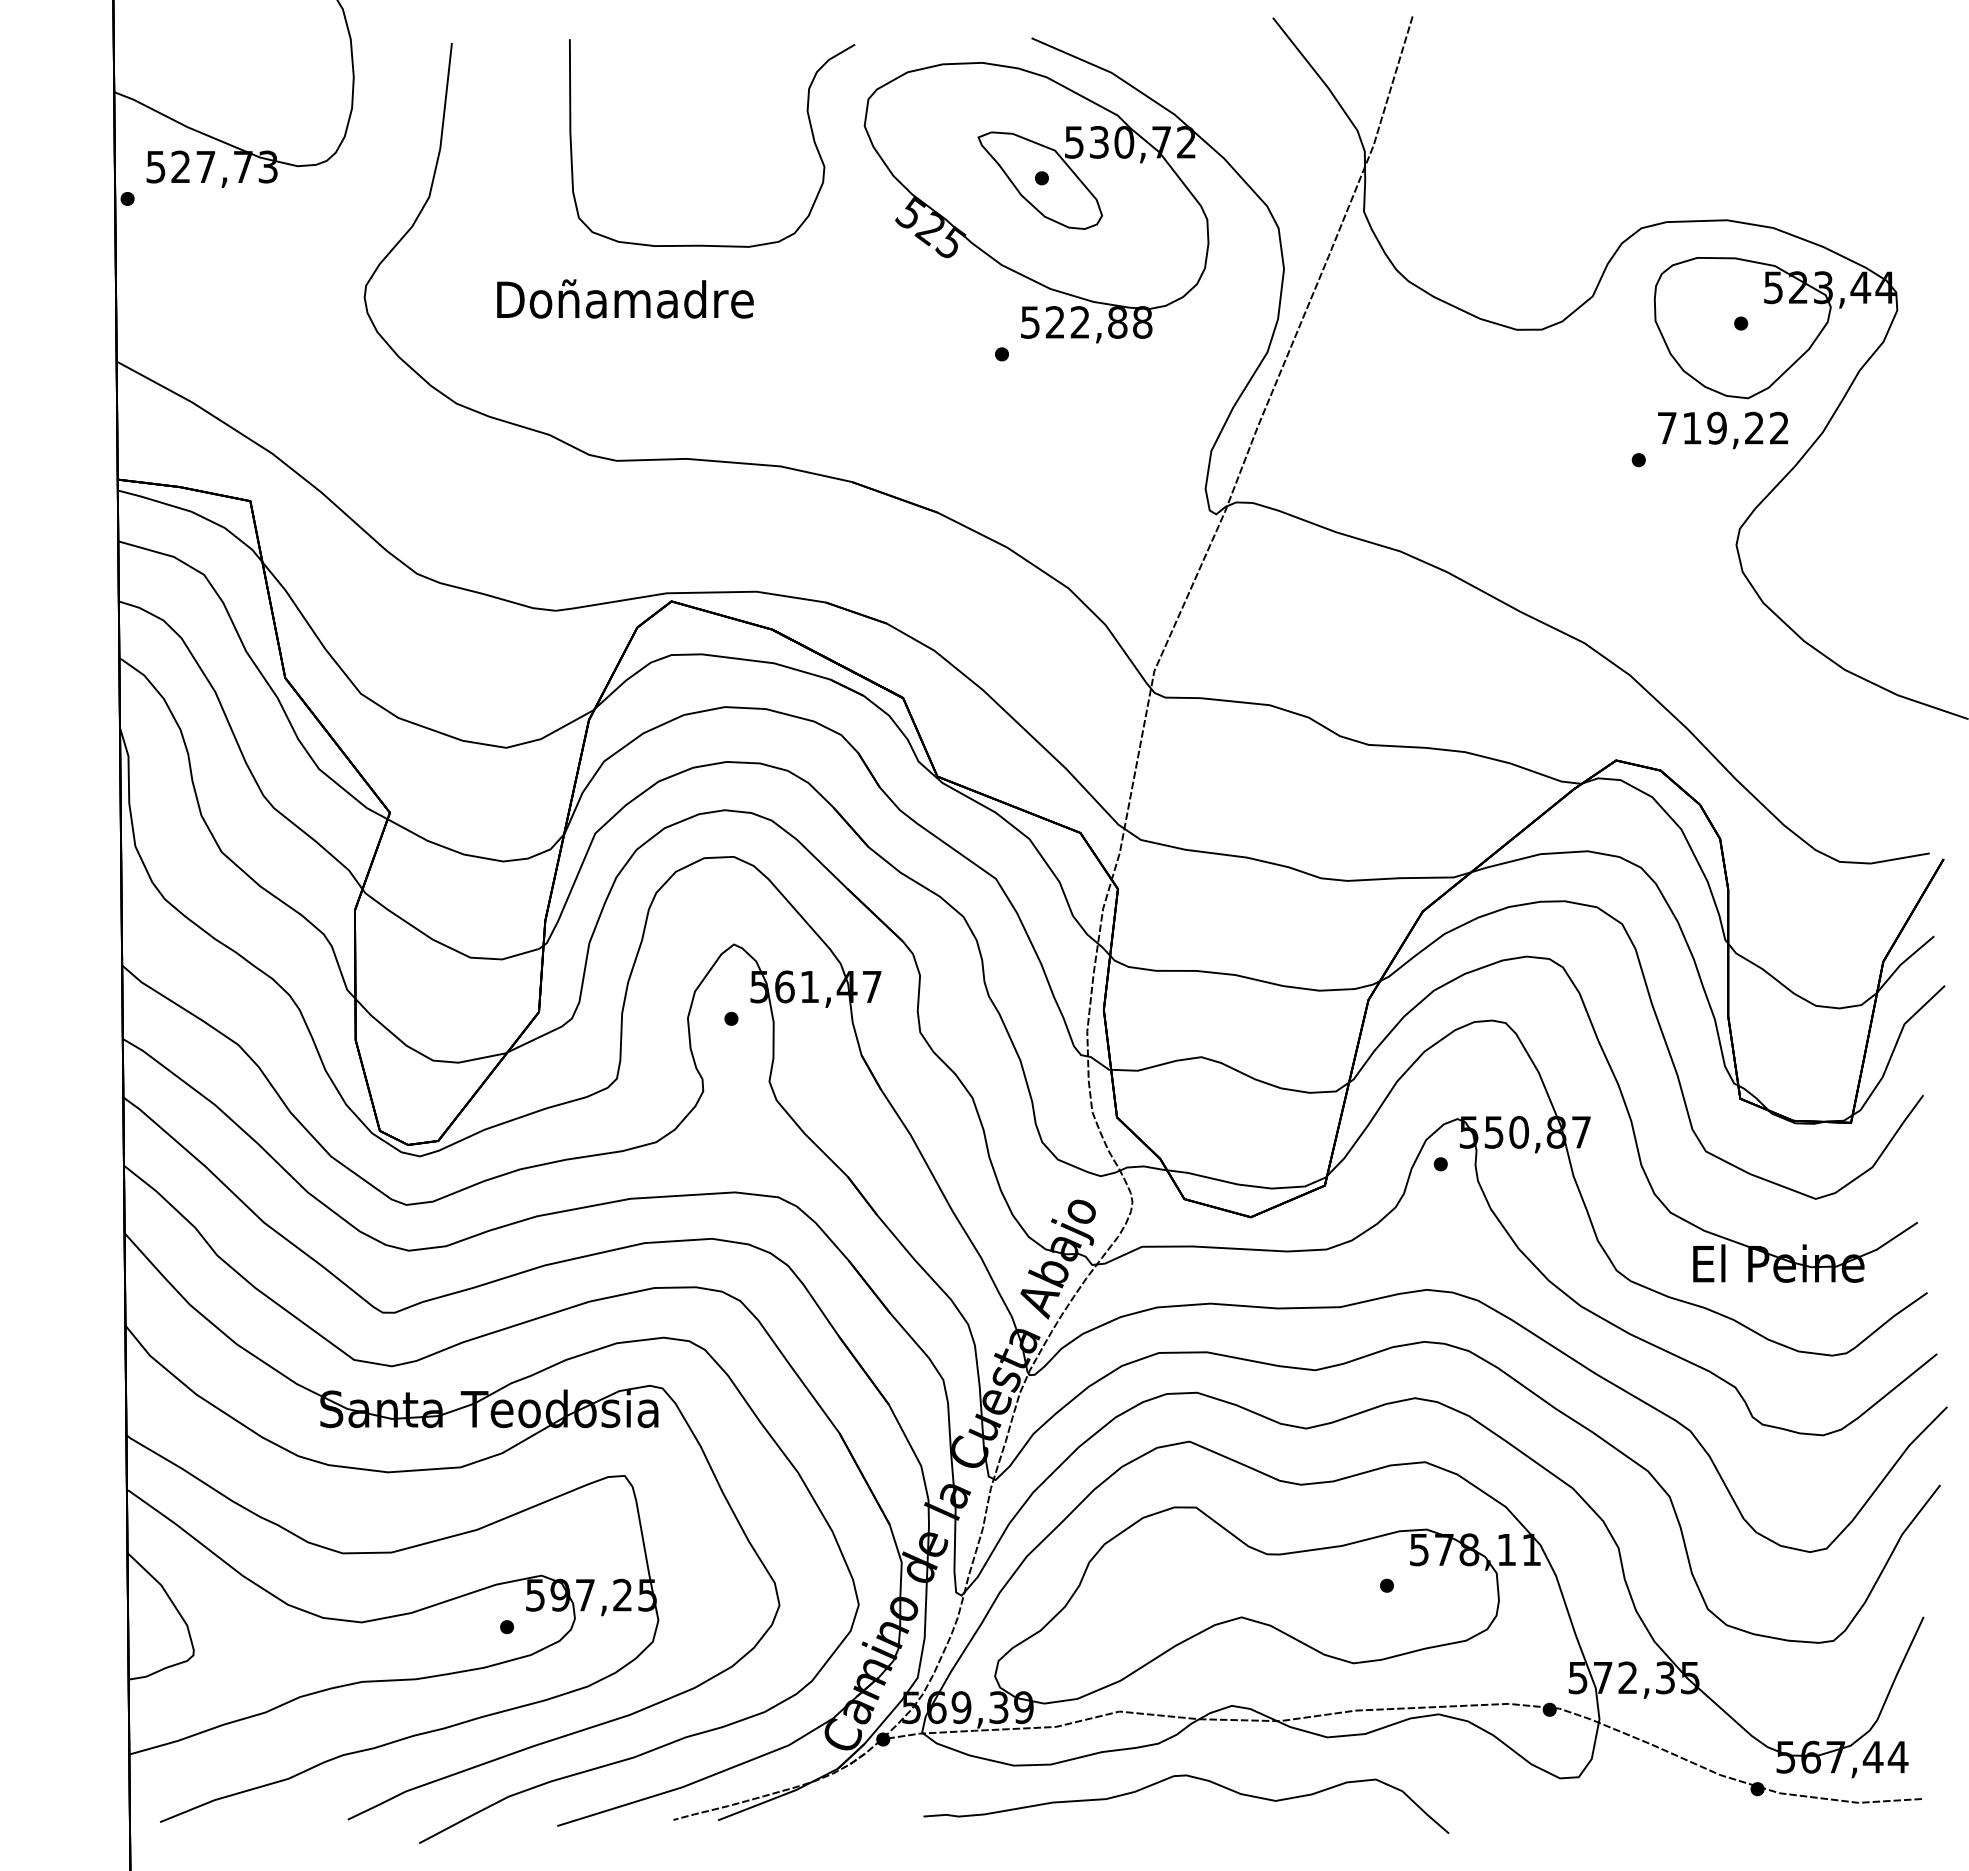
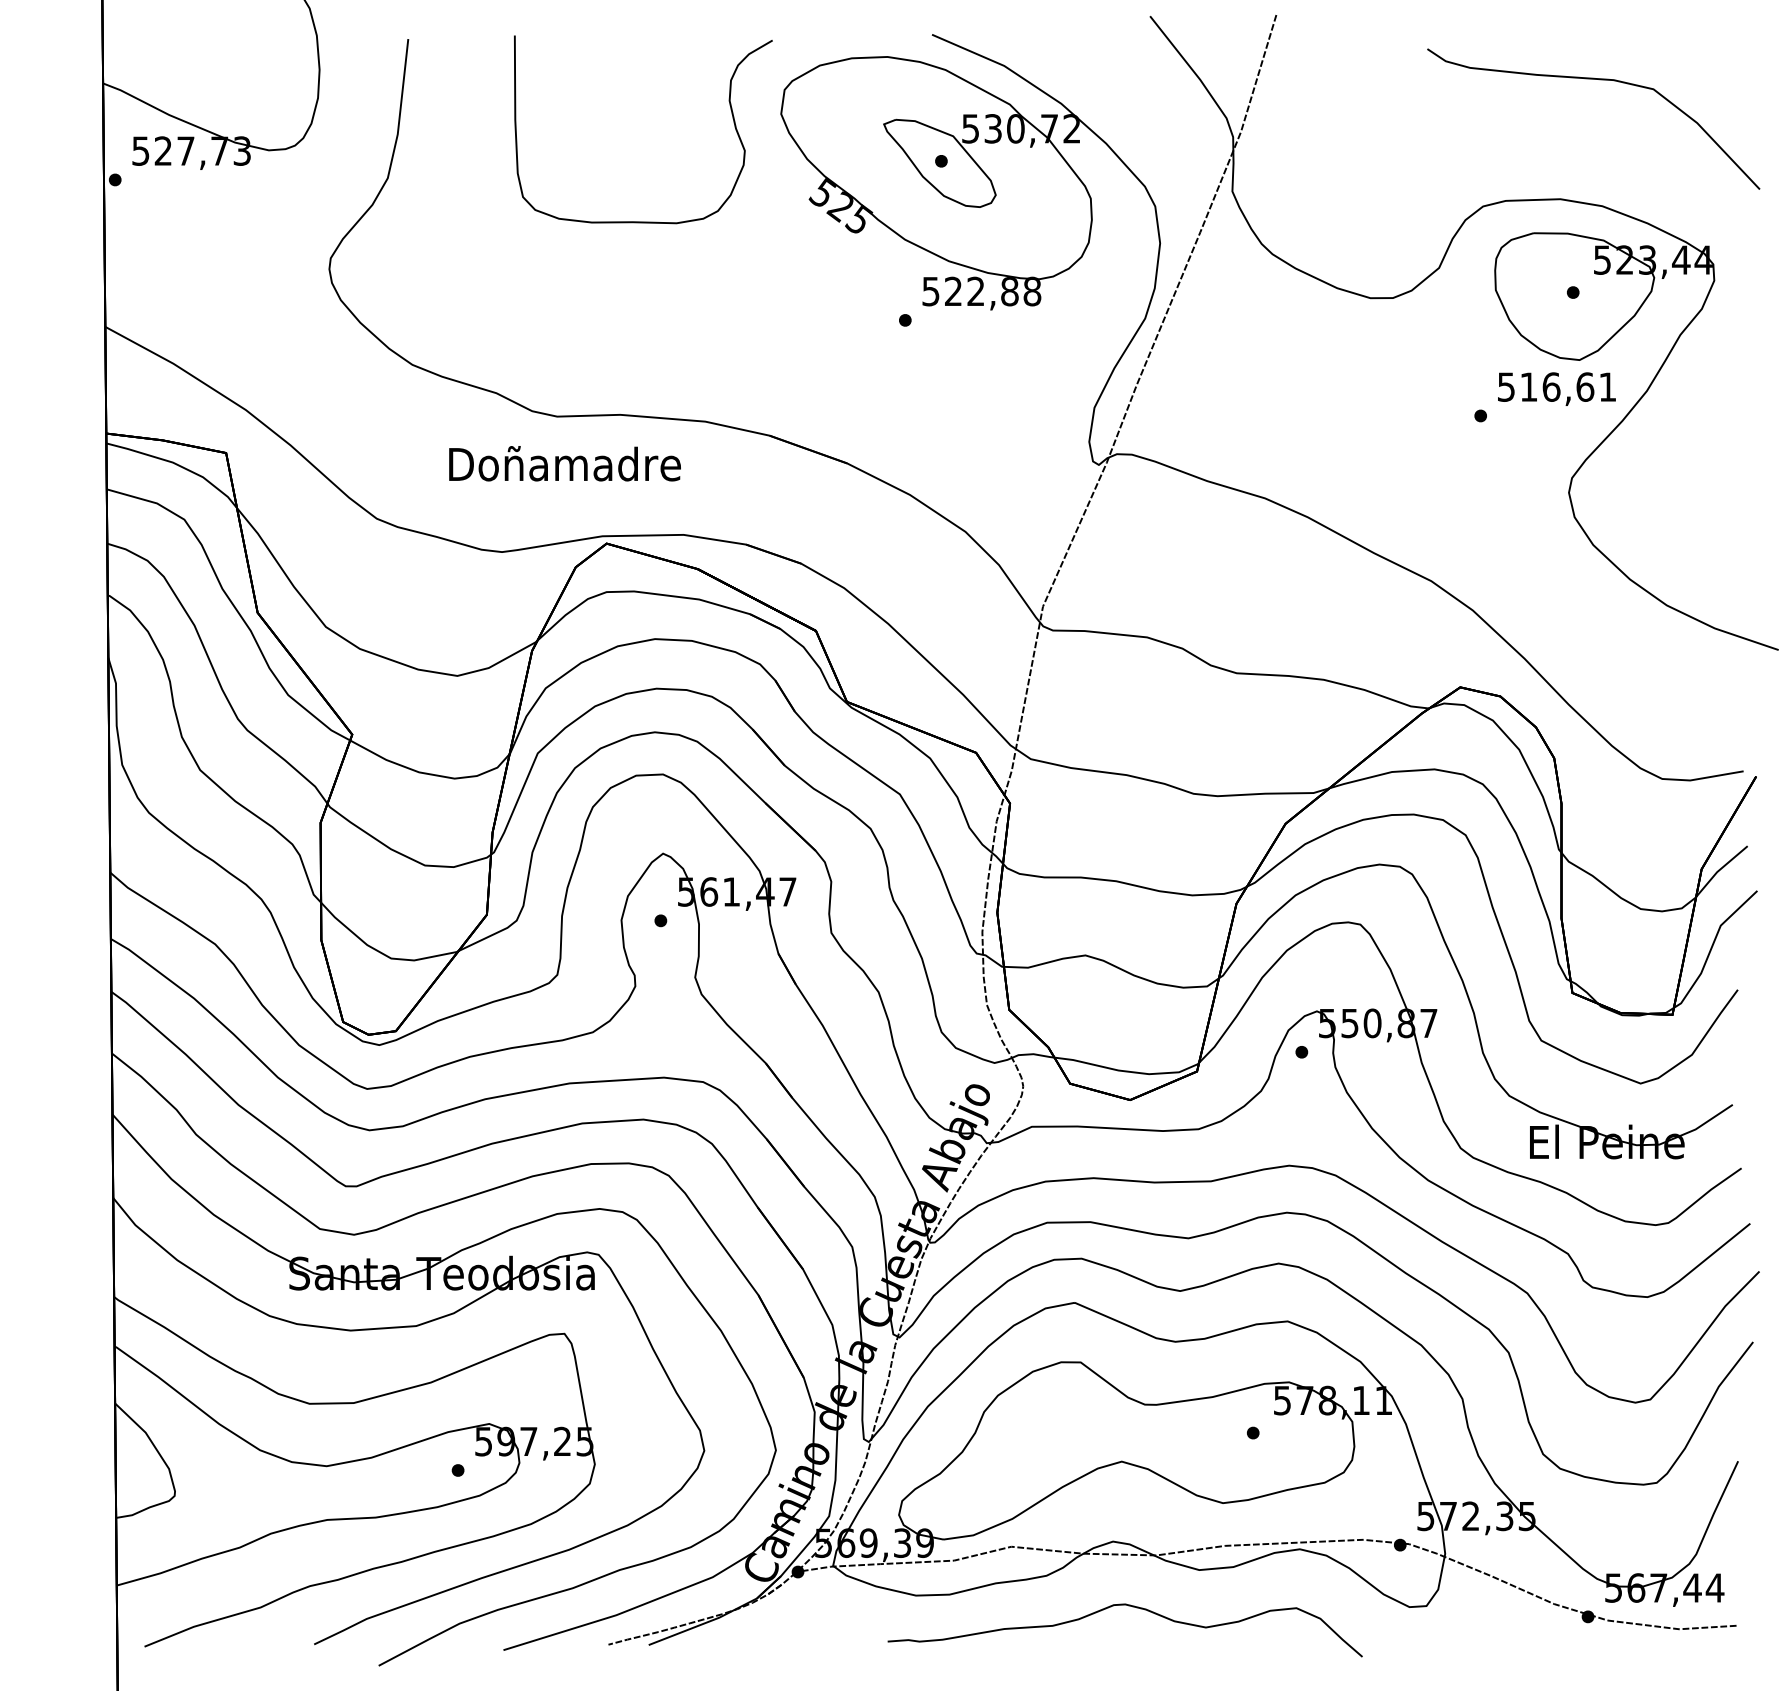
curve: (1766, 88) -> (1596, 80), added
text: (625, 298) -> (565, 463), moved
text: (1722, 427) -> (1556, 386), 719,22 -> 516,61
curve: (1193, 1778) -> (1131, 1607), moved

